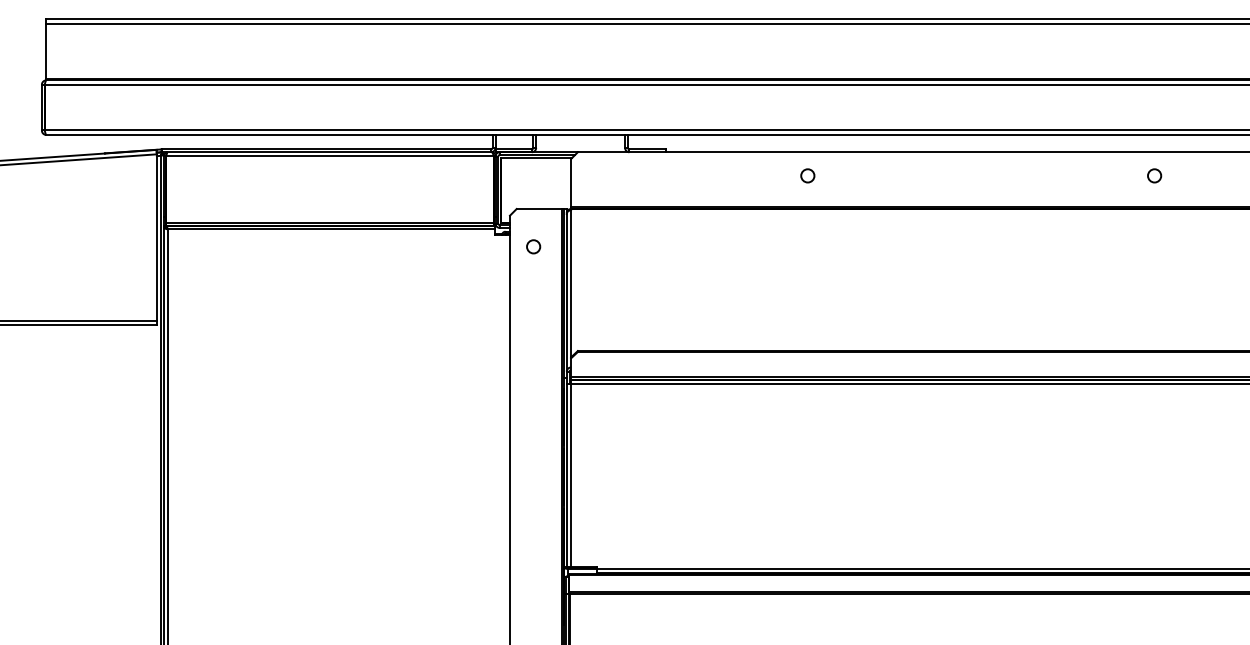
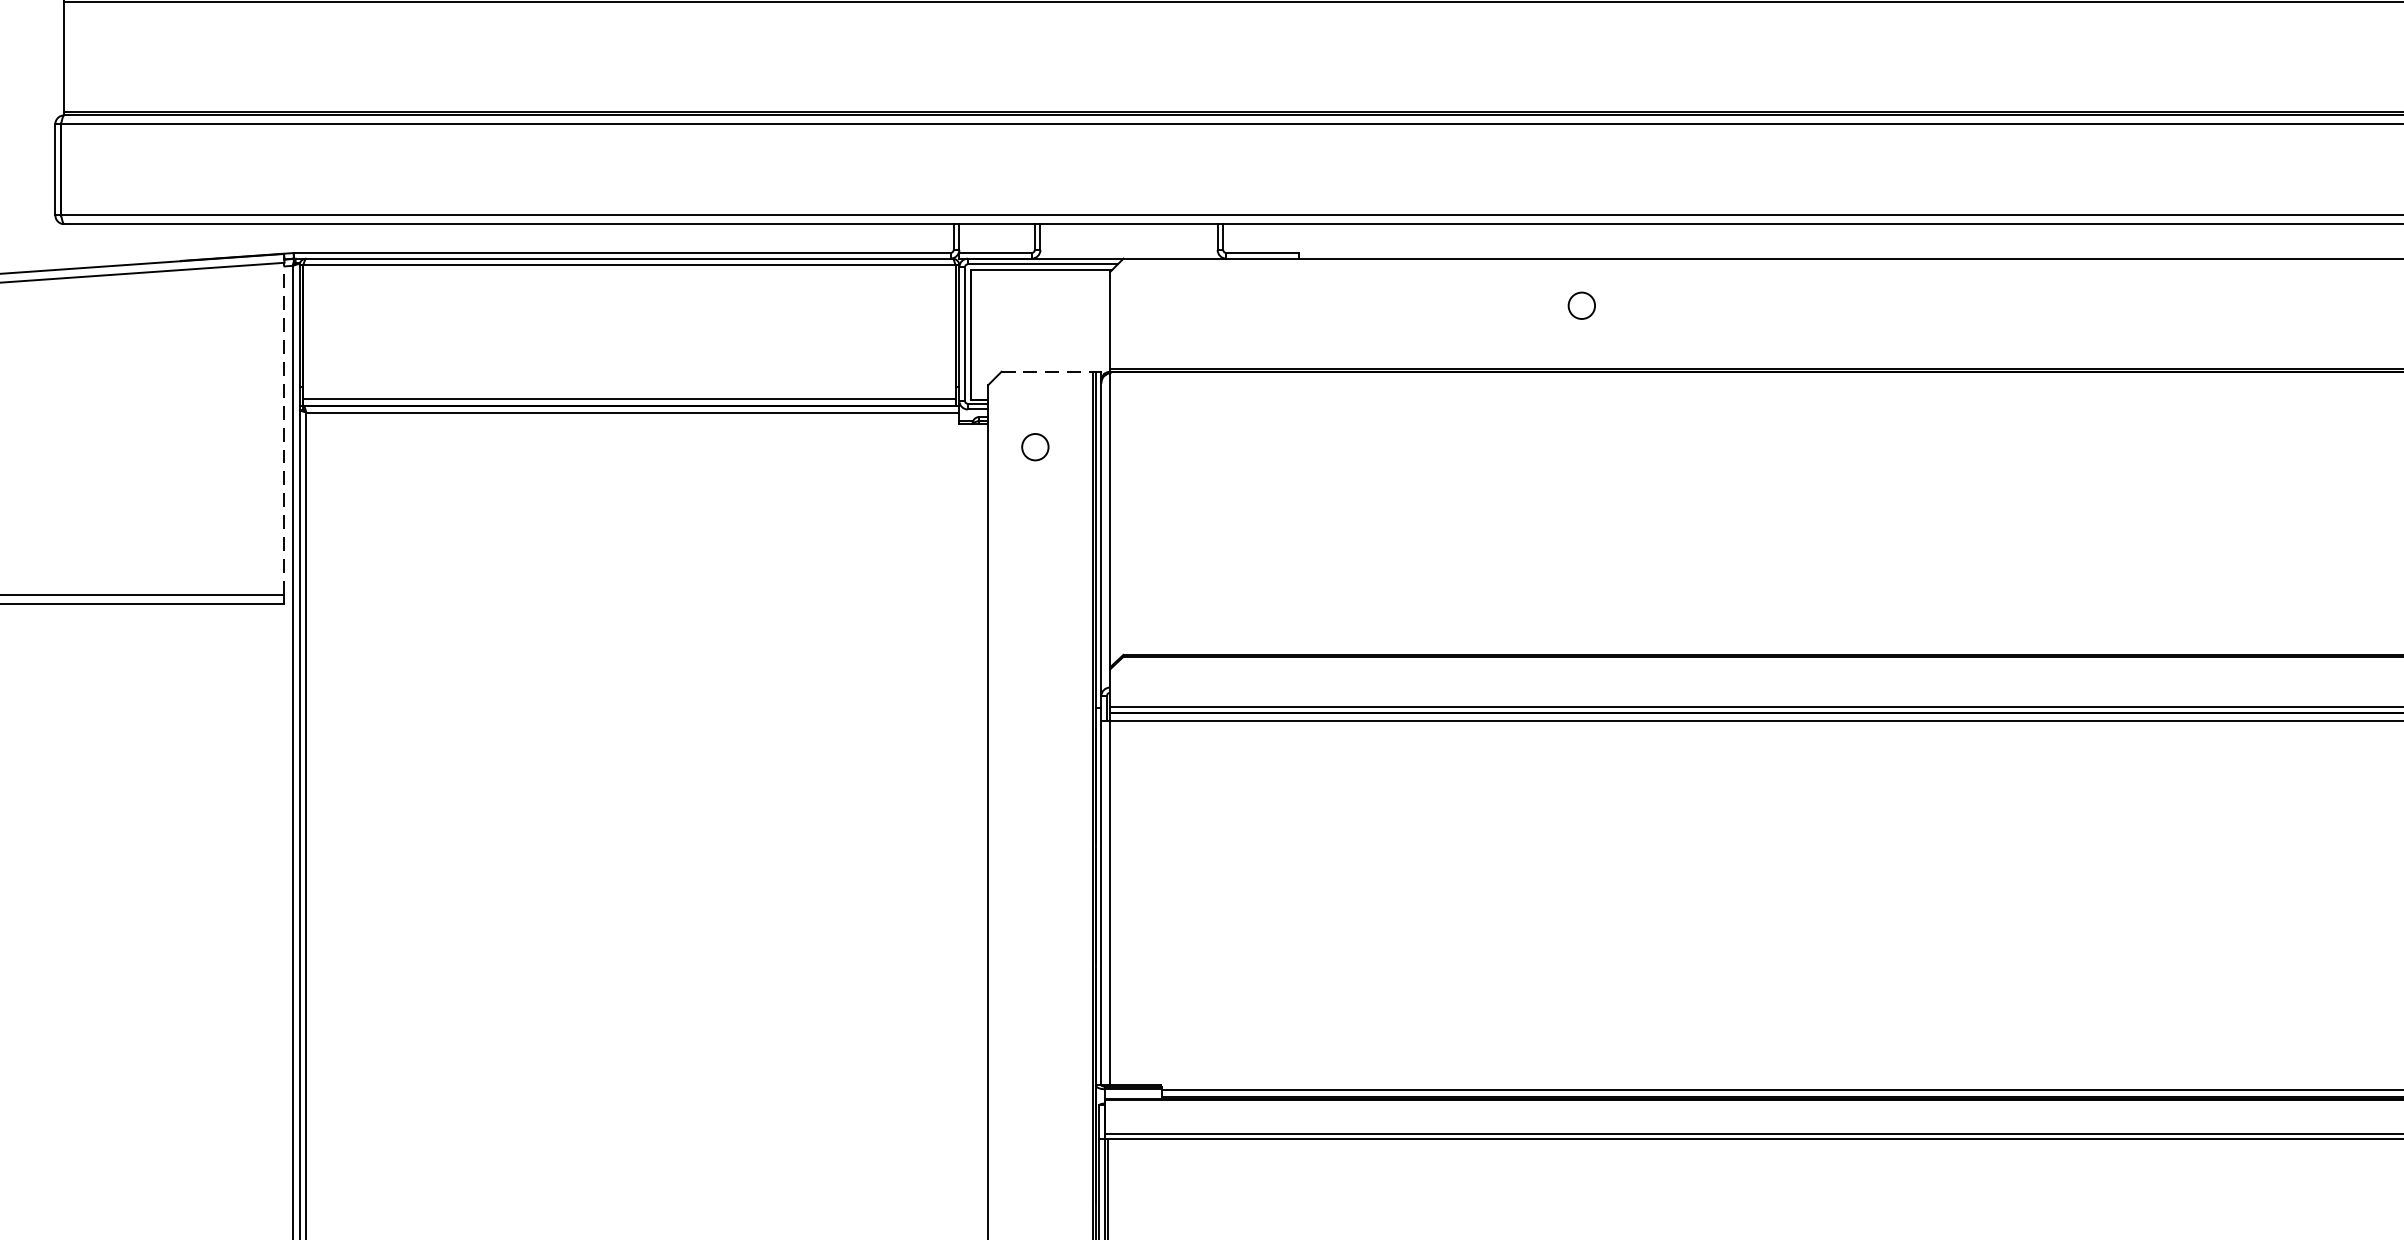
circle: (1154, 175) -> (2272, 304), removed
line: (539, 209) -> (1047, 372), solid -> dashed
line: (156, 237) -> (283, 428), solid -> dashed

